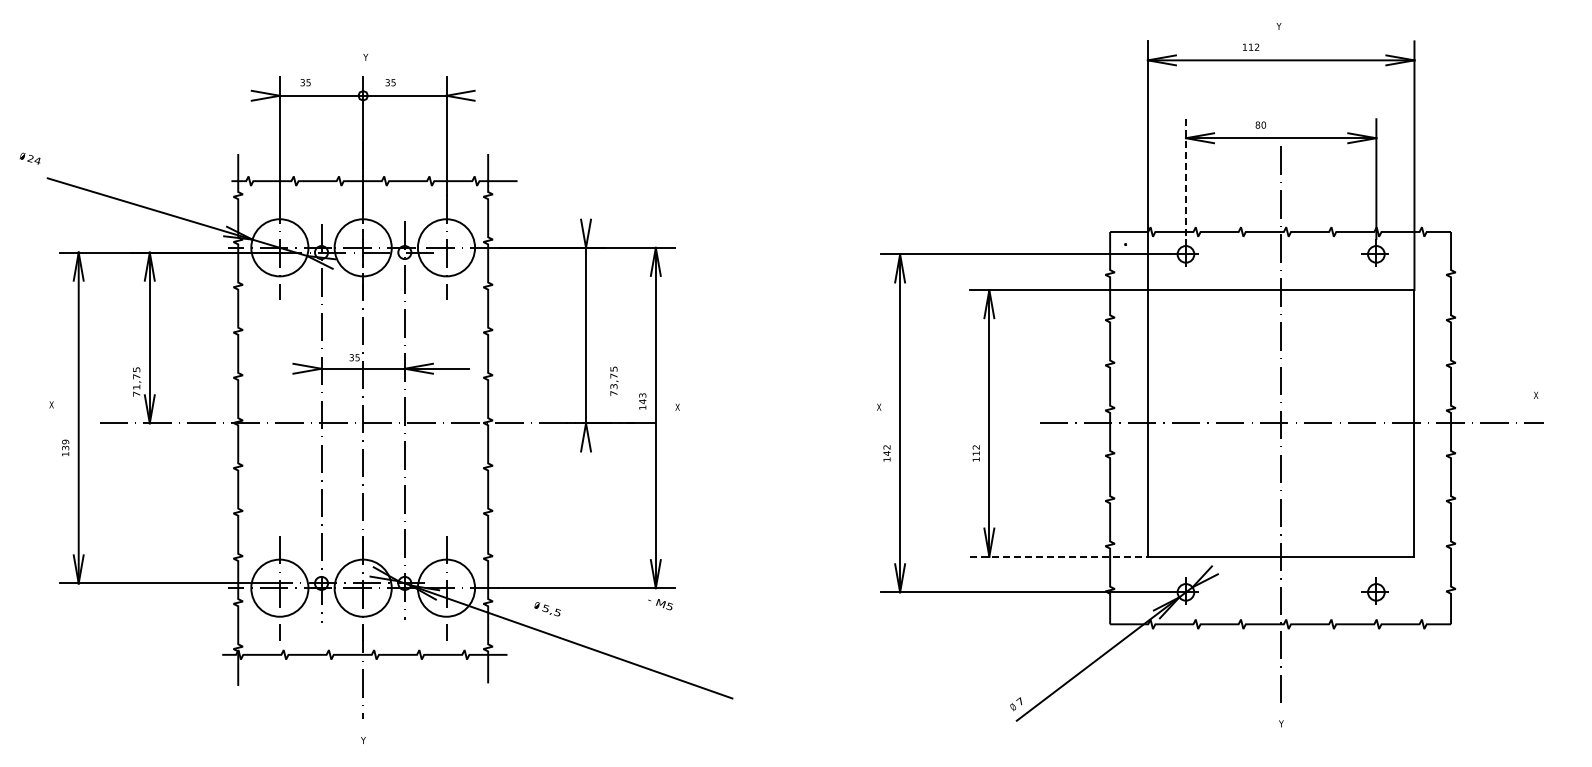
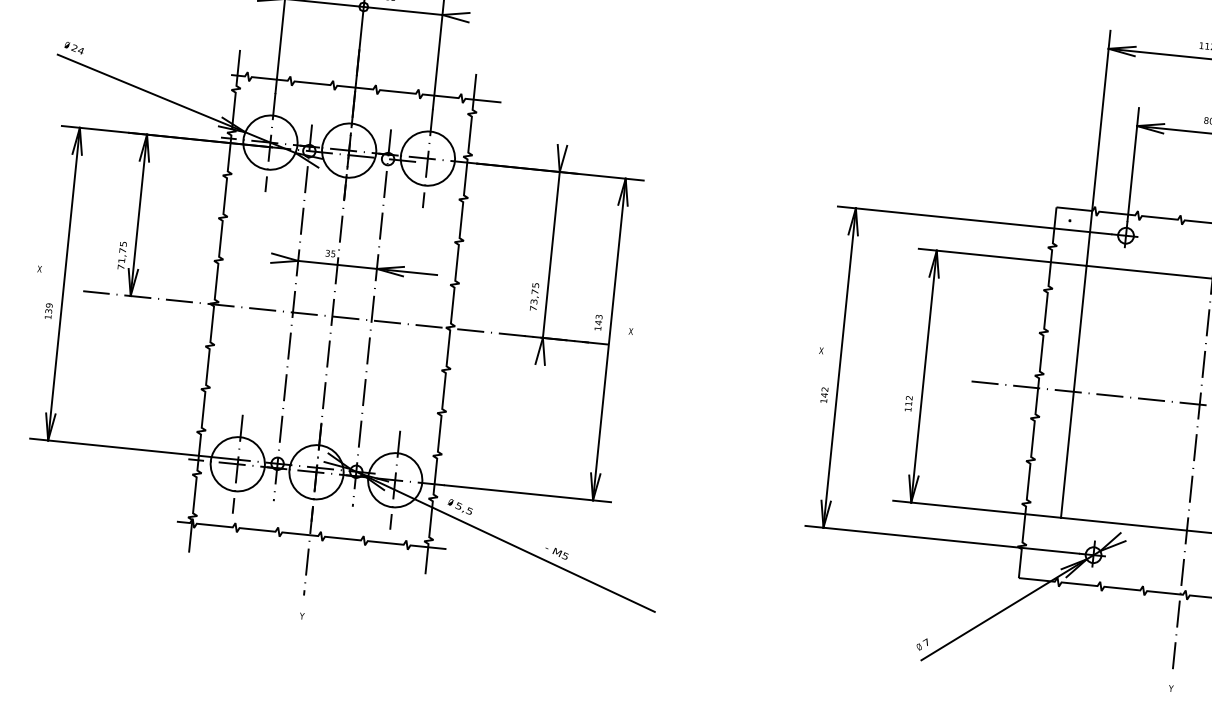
text: (29, 158) -> (73, 47), moved
line: (1185, 179) -> (1132, 165), dashed -> solid
text: (614, 380) -> (535, 296), moved
line: (1059, 556) -> (977, 509), dashed -> solid
text: (660, 604) -> (556, 553), moved
text: (547, 609) -> (460, 507), moved

